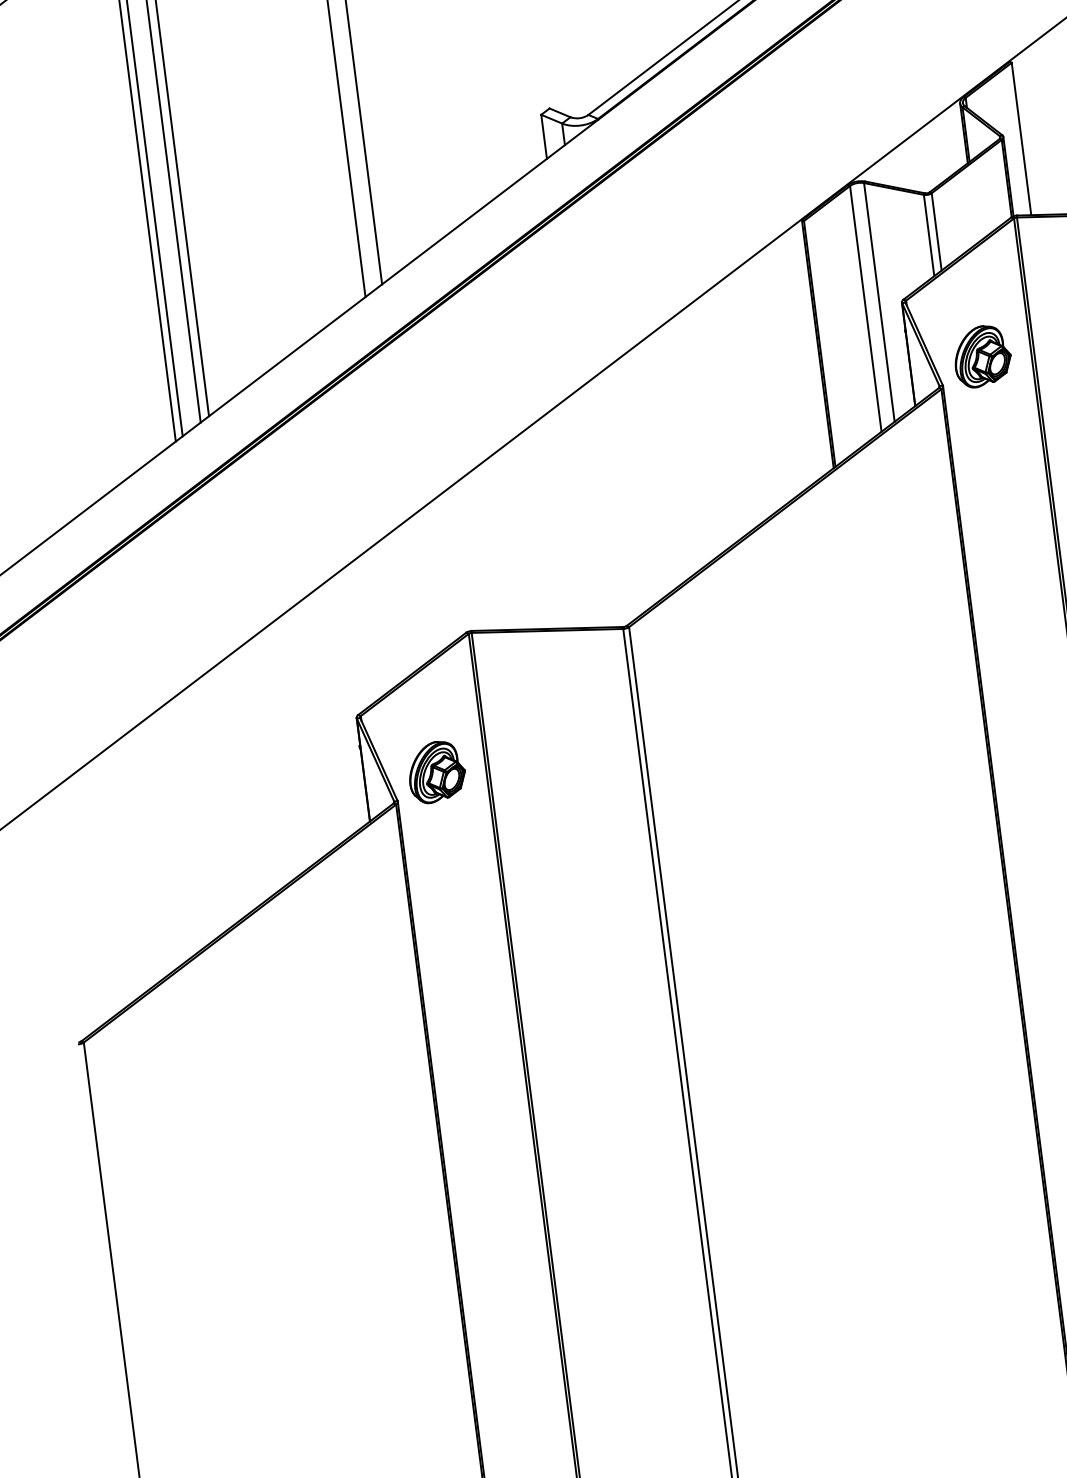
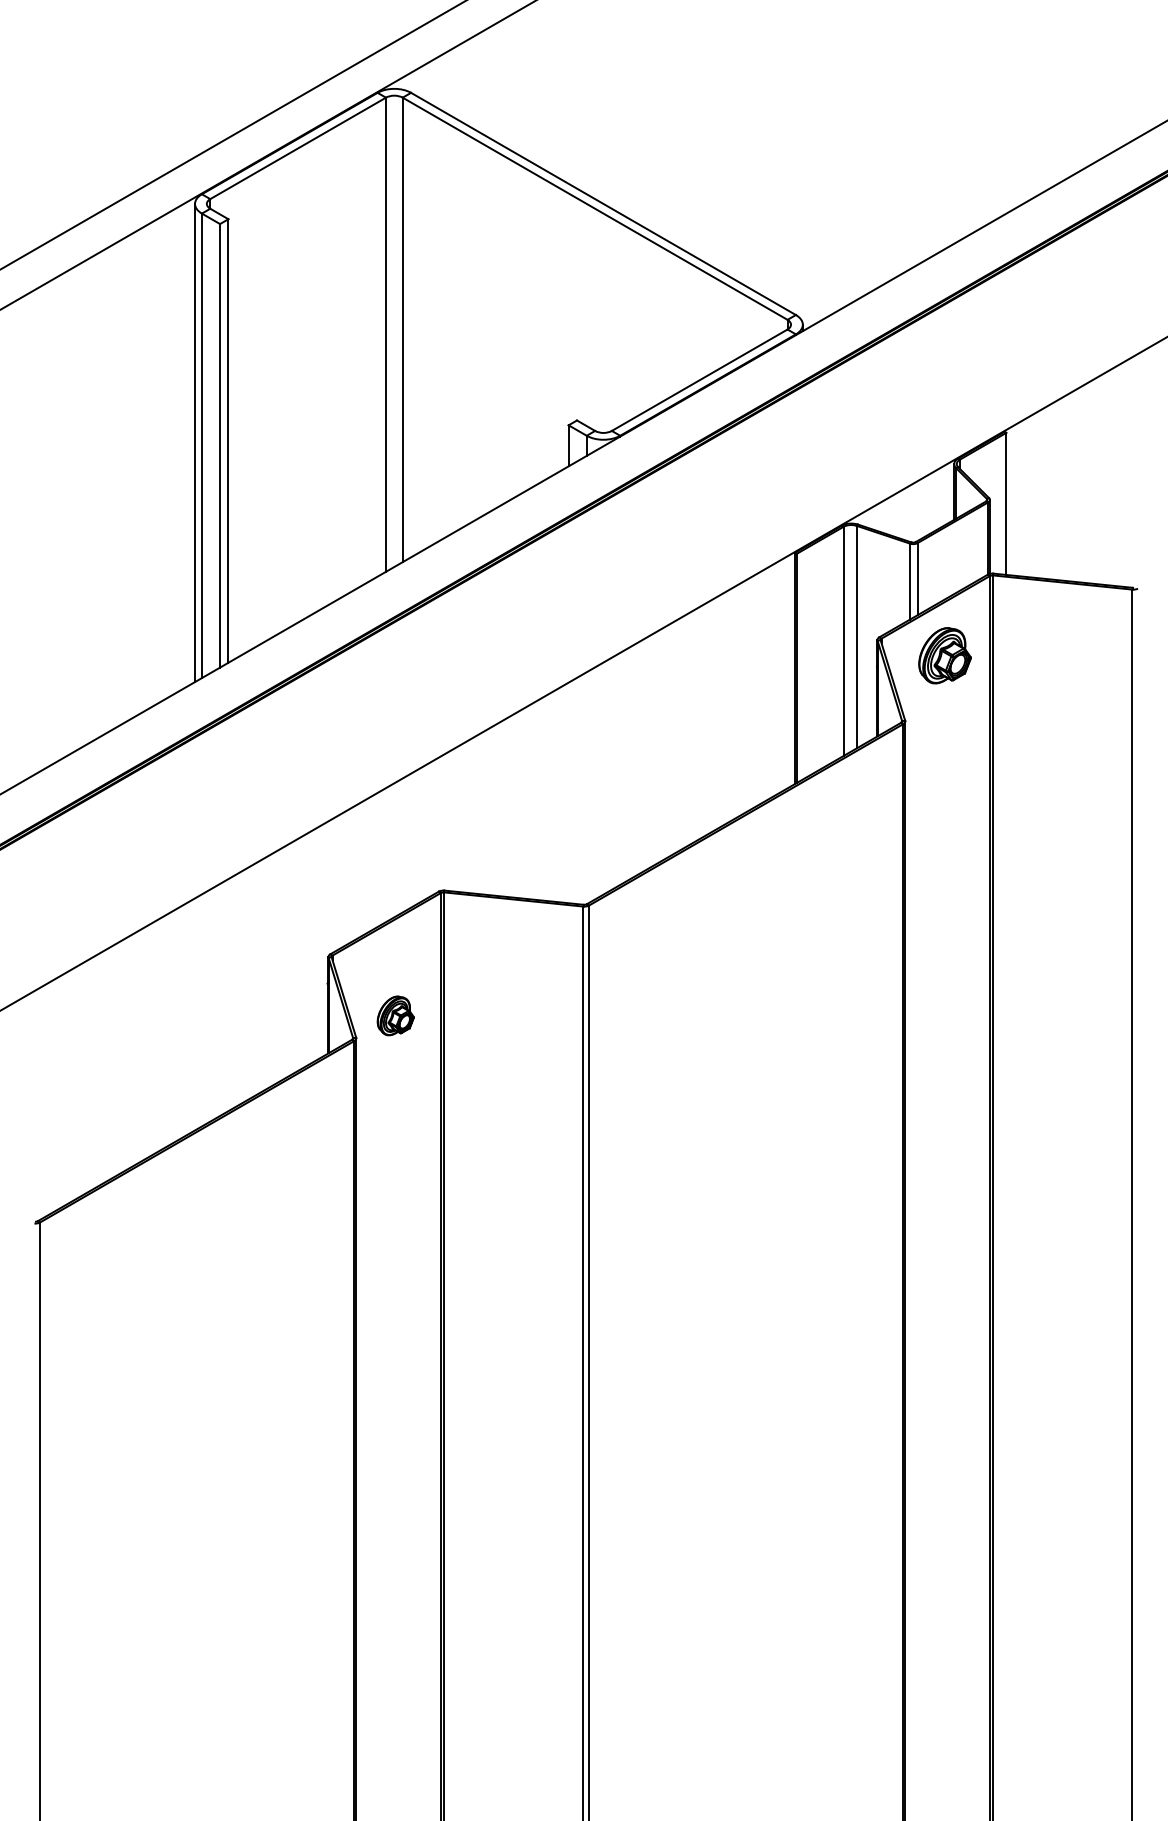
part: (981, 356) -> (944, 655), moved
part: (436, 771) -> (395, 1015), size x0.7

